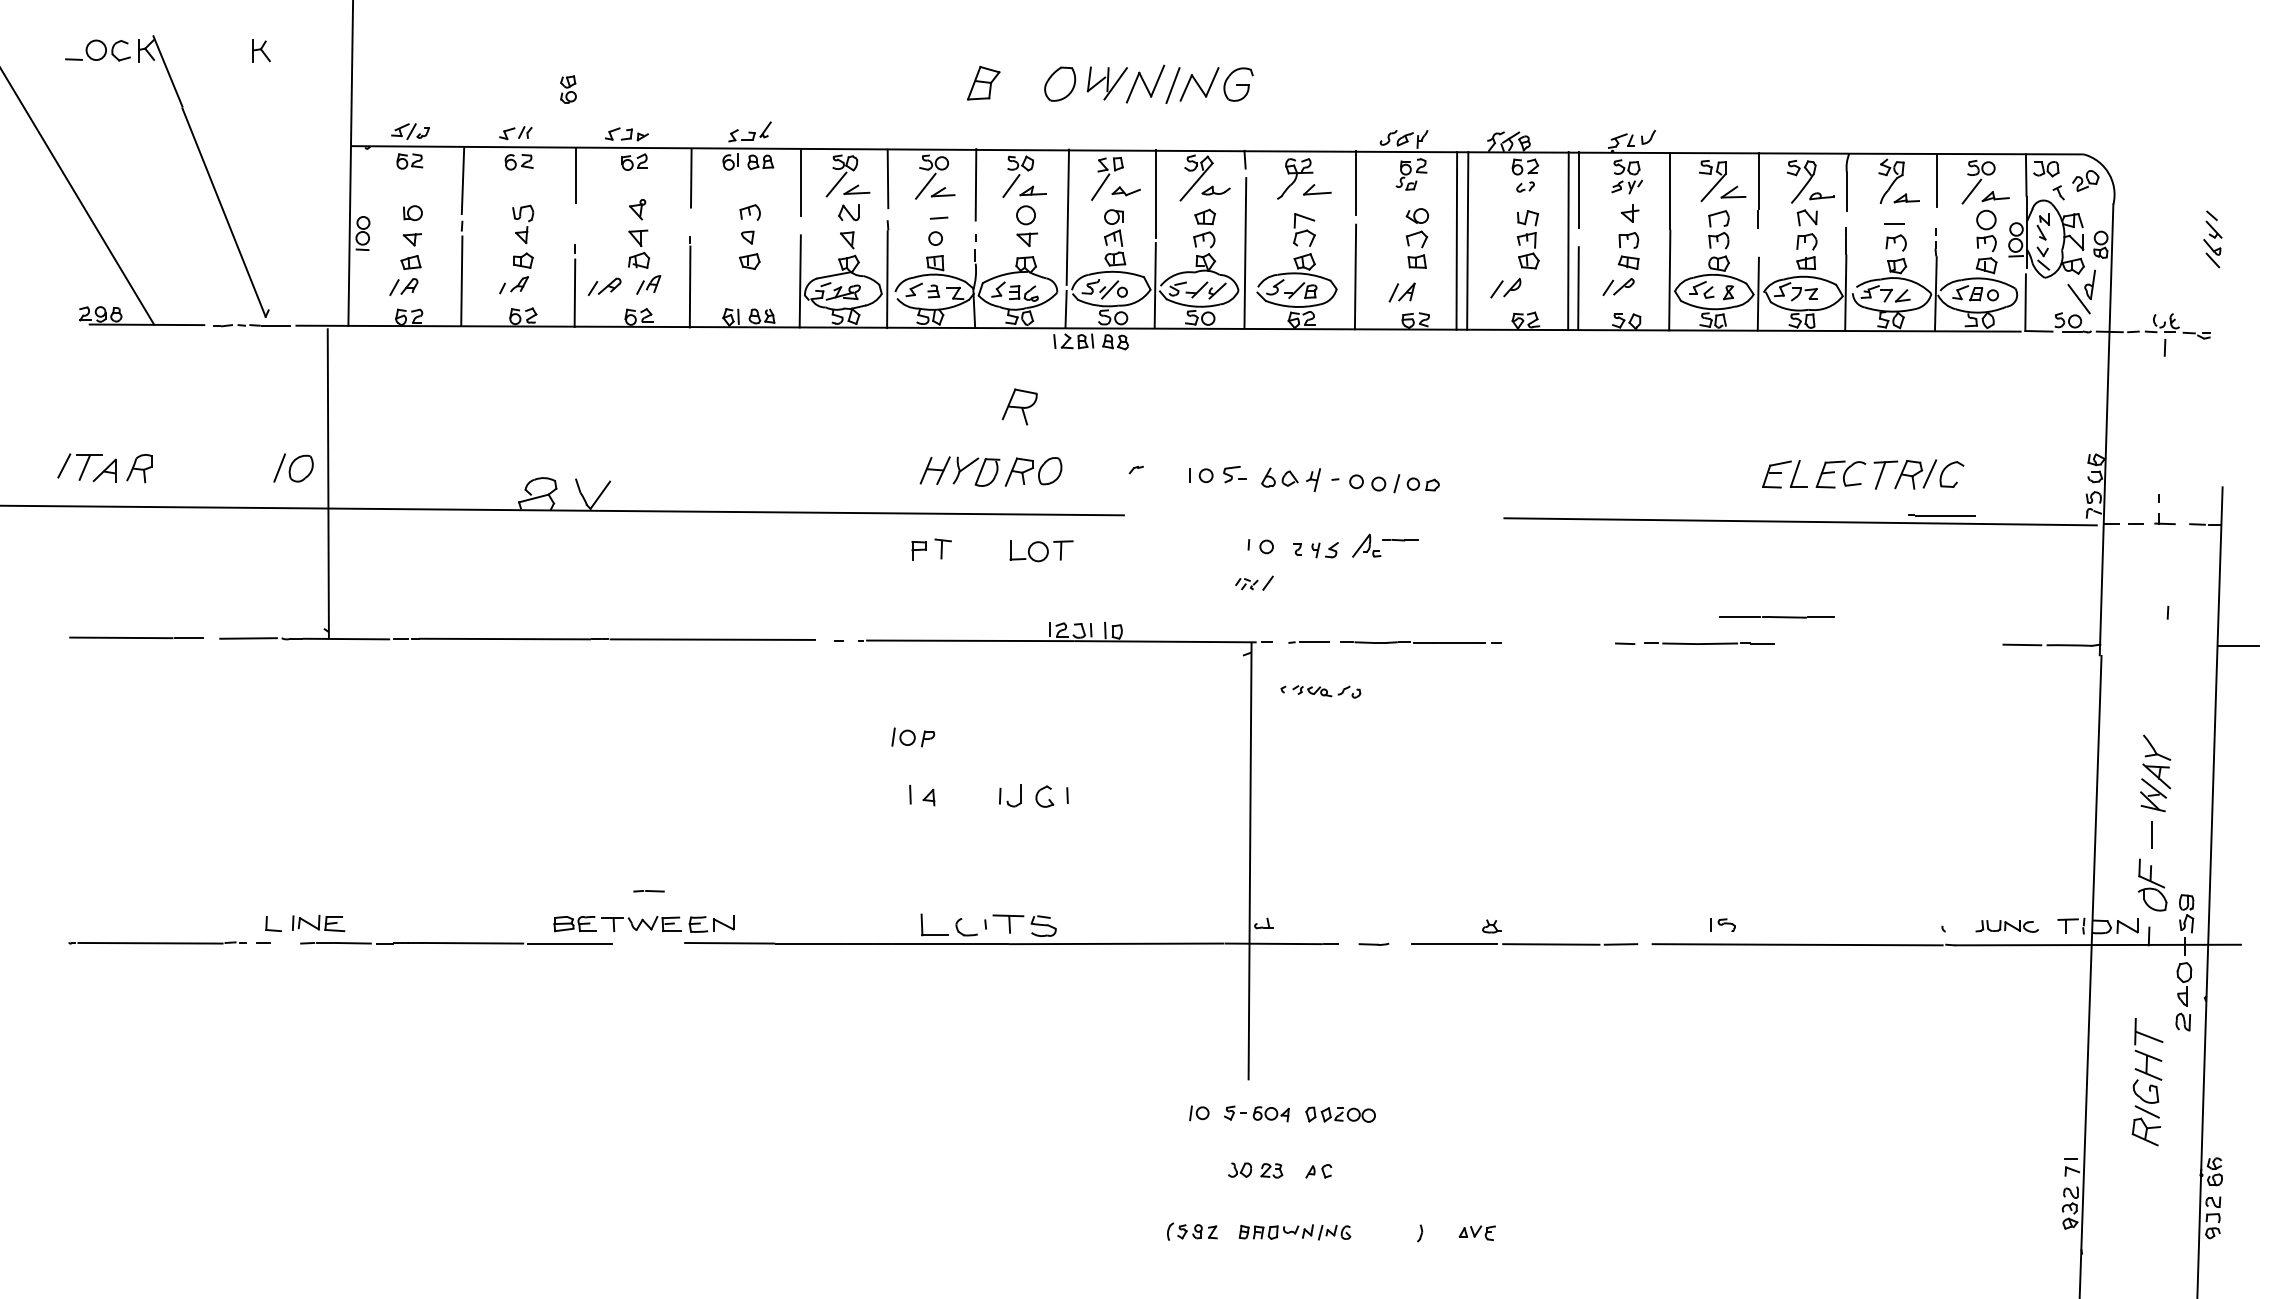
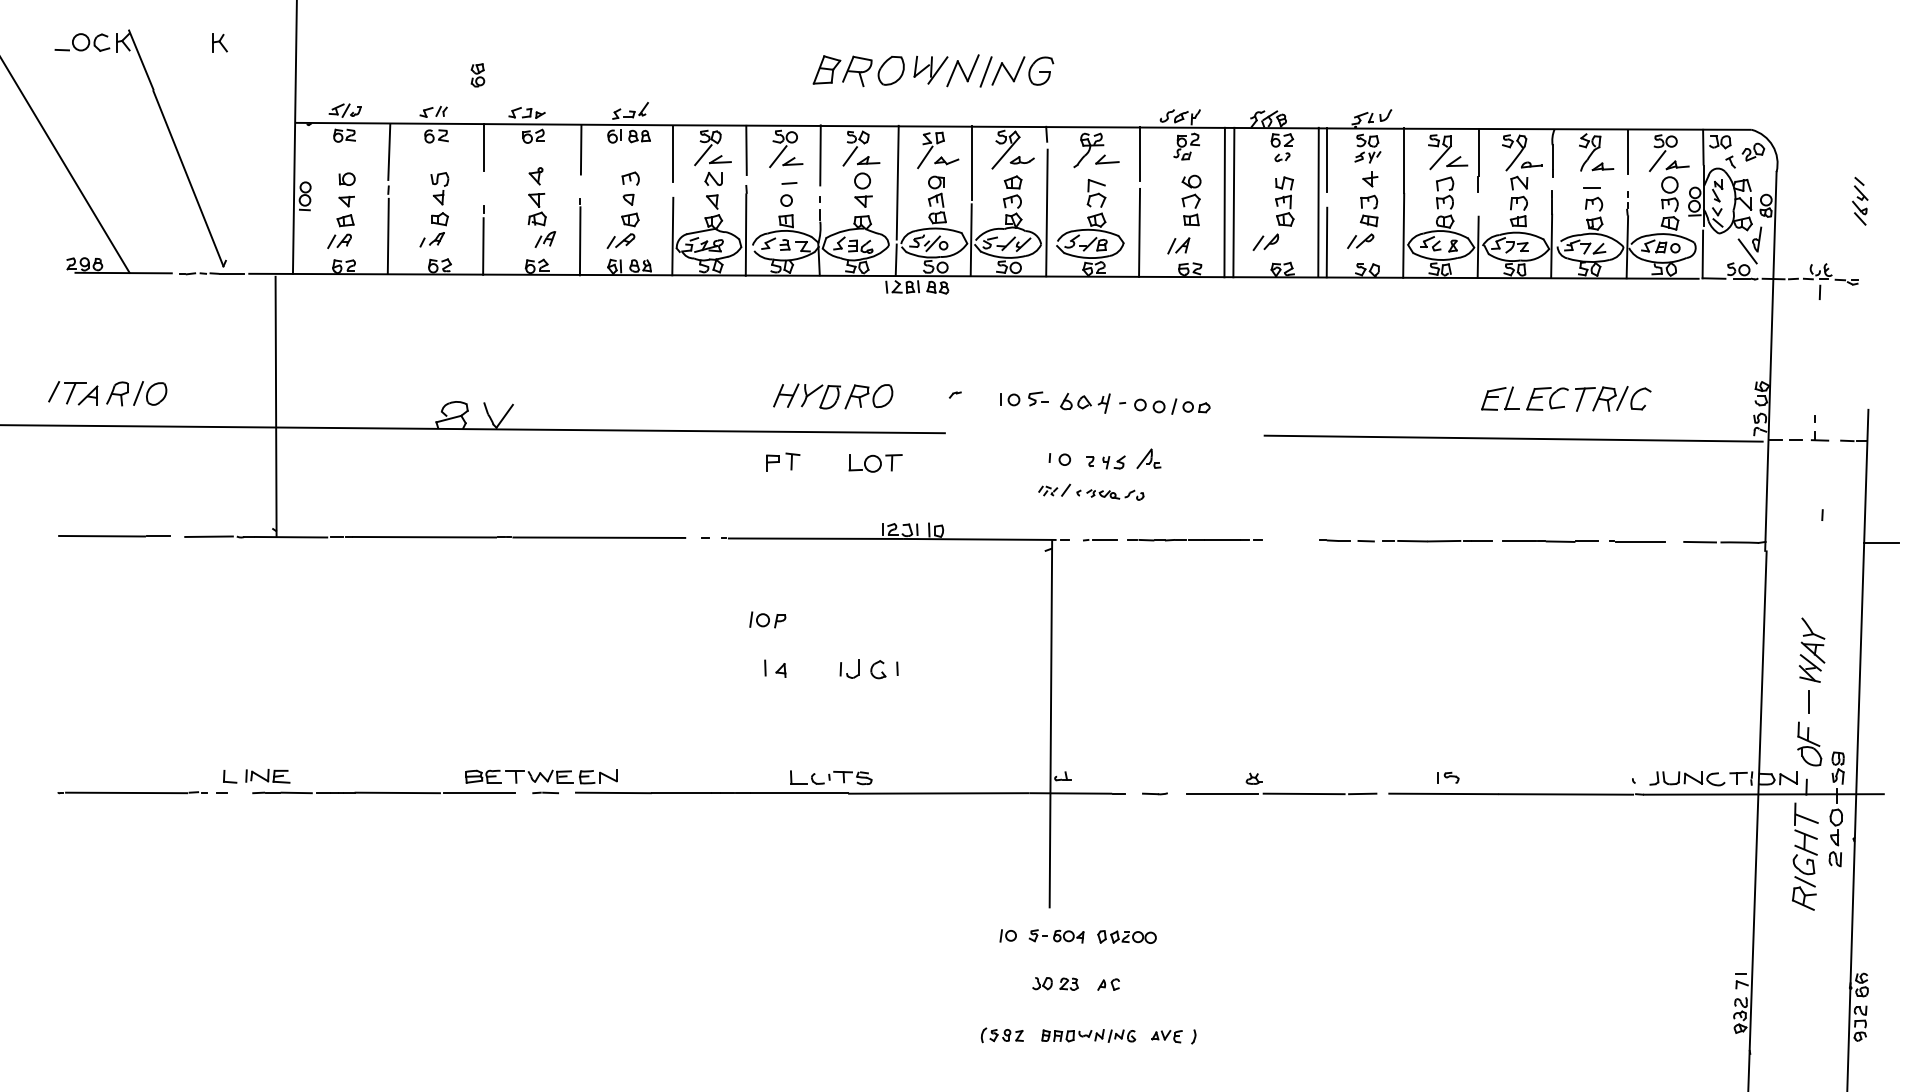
part: (604, 286) -> (620, 240), moved
part: (1019, 406) -> (857, 71), moved
part: (293, 467) -> (150, 393), moved
line: (1941, 515) -> (1637, 541), moved
line: (1400, 540) -> (1334, 540), moved
line: (1776, 617) -> (1549, 541), moved
part: (1320, 691) -> (1110, 494), moved
line: (648, 891) -> (545, 793), moved
part: (988, 924) -> (831, 777), size x0.71
part: (2007, 926) -> (1687, 778), size x1.43
part: (2147, 1082) -> (1805, 857), moved
part: (1476, 1232) -> (1166, 1036), moved

